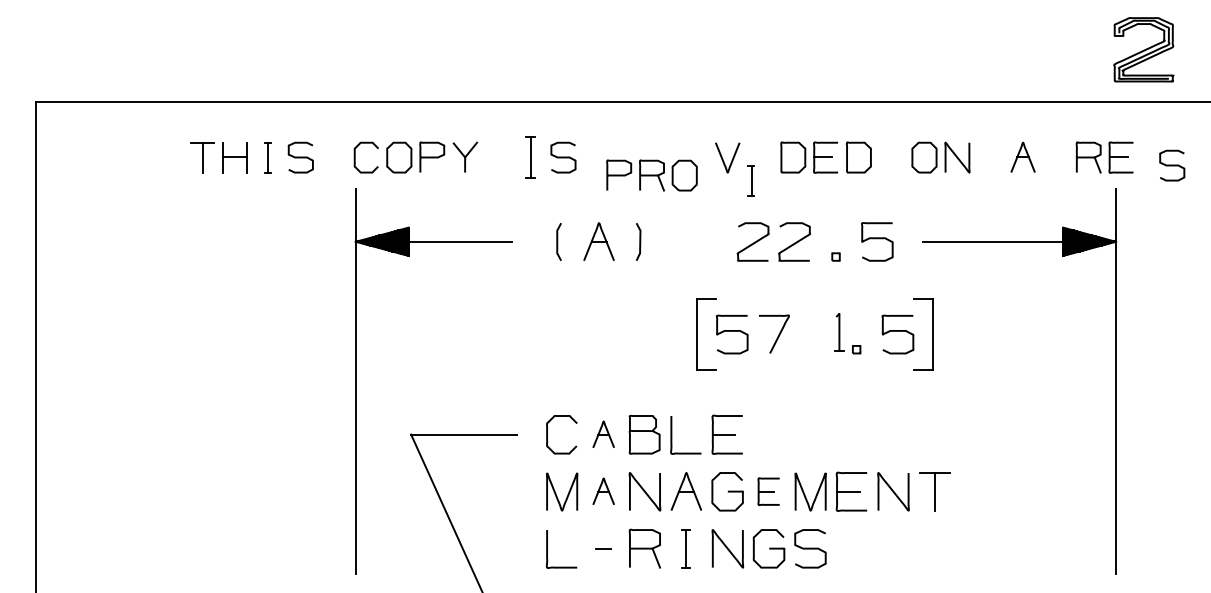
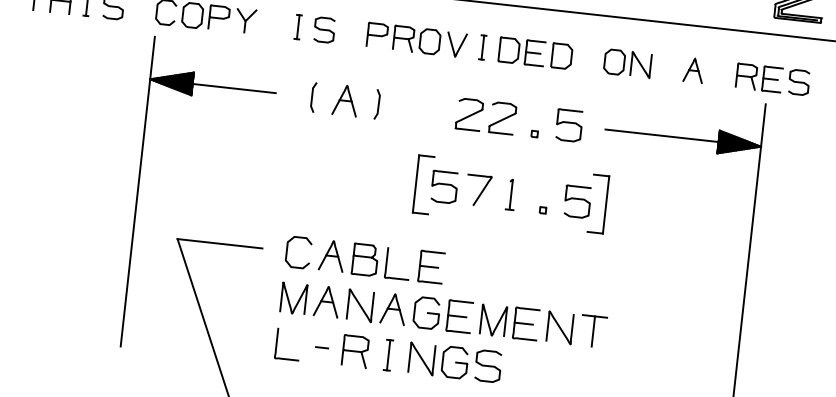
part: (530, 157) -> (298, 27), size x0.71
curve: (1172, 165) -> (799, 82), moved
part: (651, 175) -> (403, 38), moved
part: (750, 180) -> (482, 47), moved
part: (839, 332) -> (511, 194), moved
part: (603, 434) -> (332, 256), size x1.43
part: (603, 491) -> (327, 301), size x1.43
part: (768, 491) -> (459, 316), size x1.43

